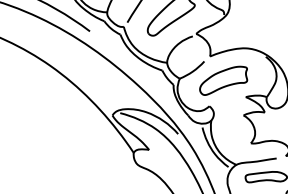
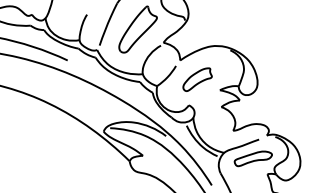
part: (224, 80) -> (197, 79), size x0.7

